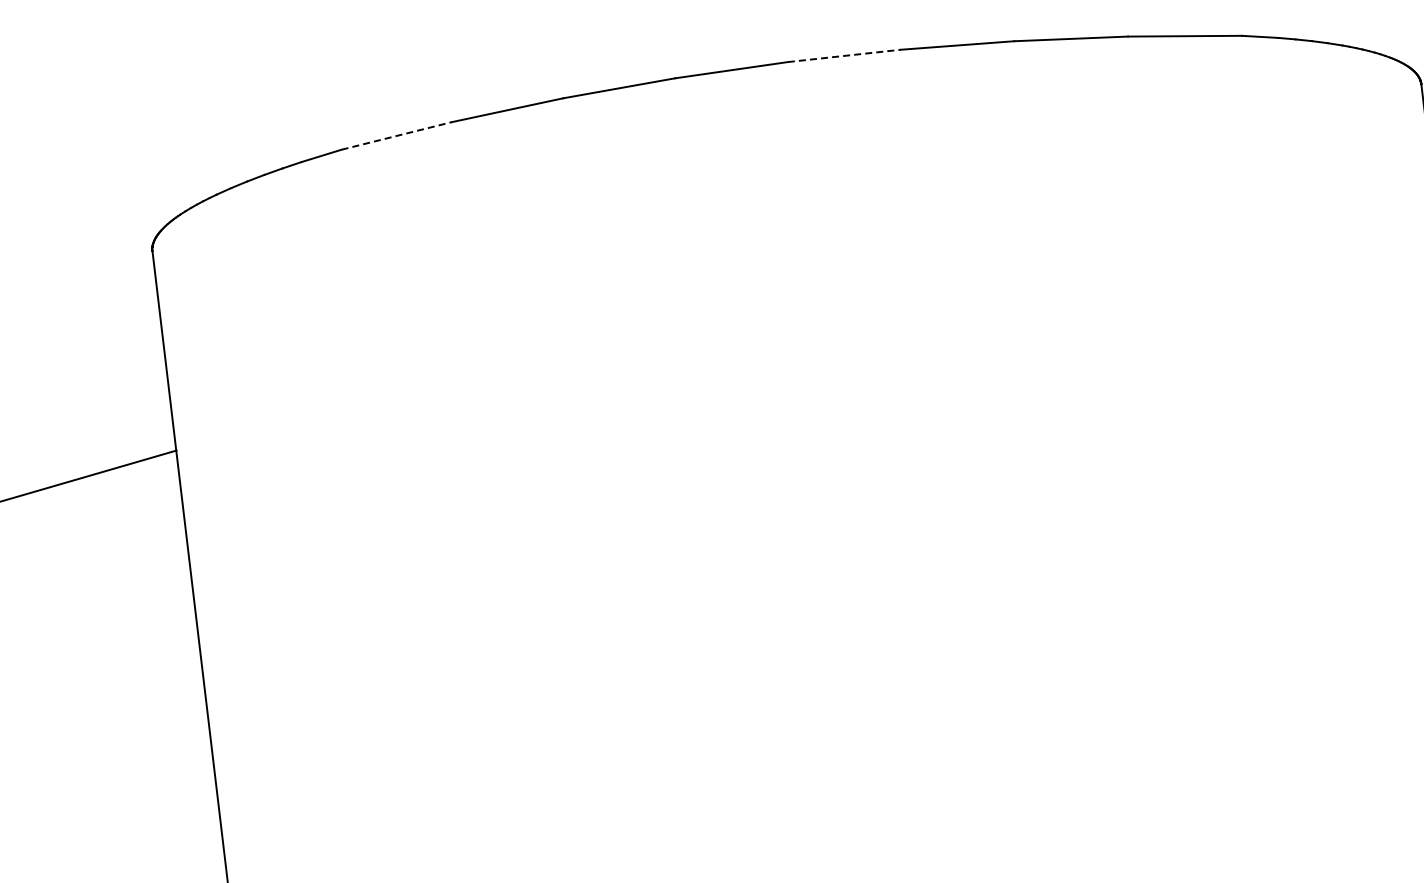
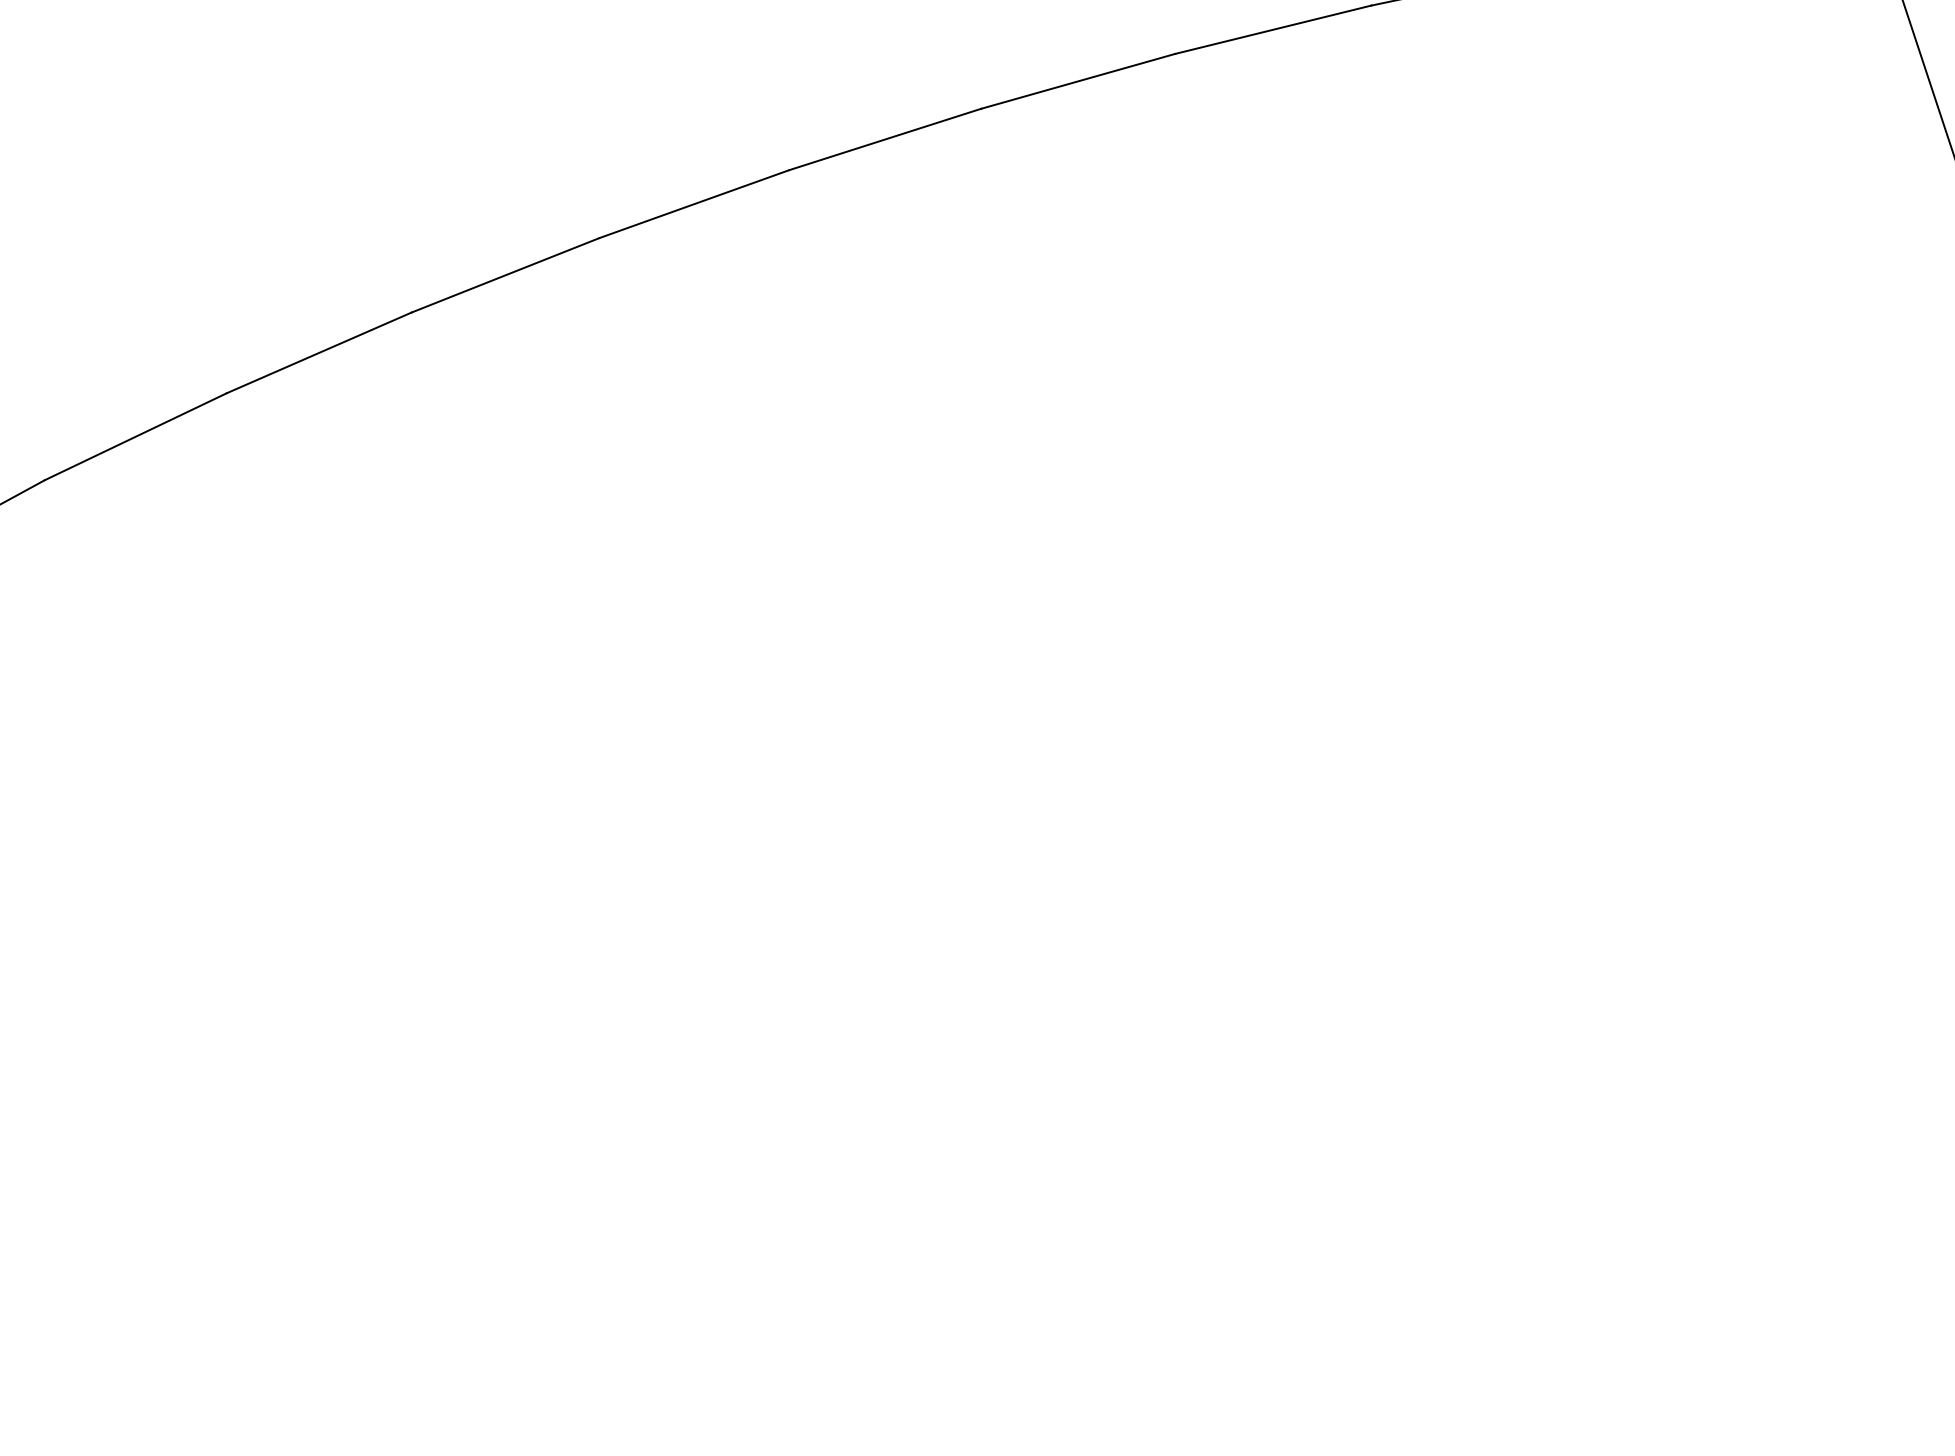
line: (844, 55) -> (885, 138), dashed -> solid
line: (396, 135) -> (135, 436), dashed -> solid

